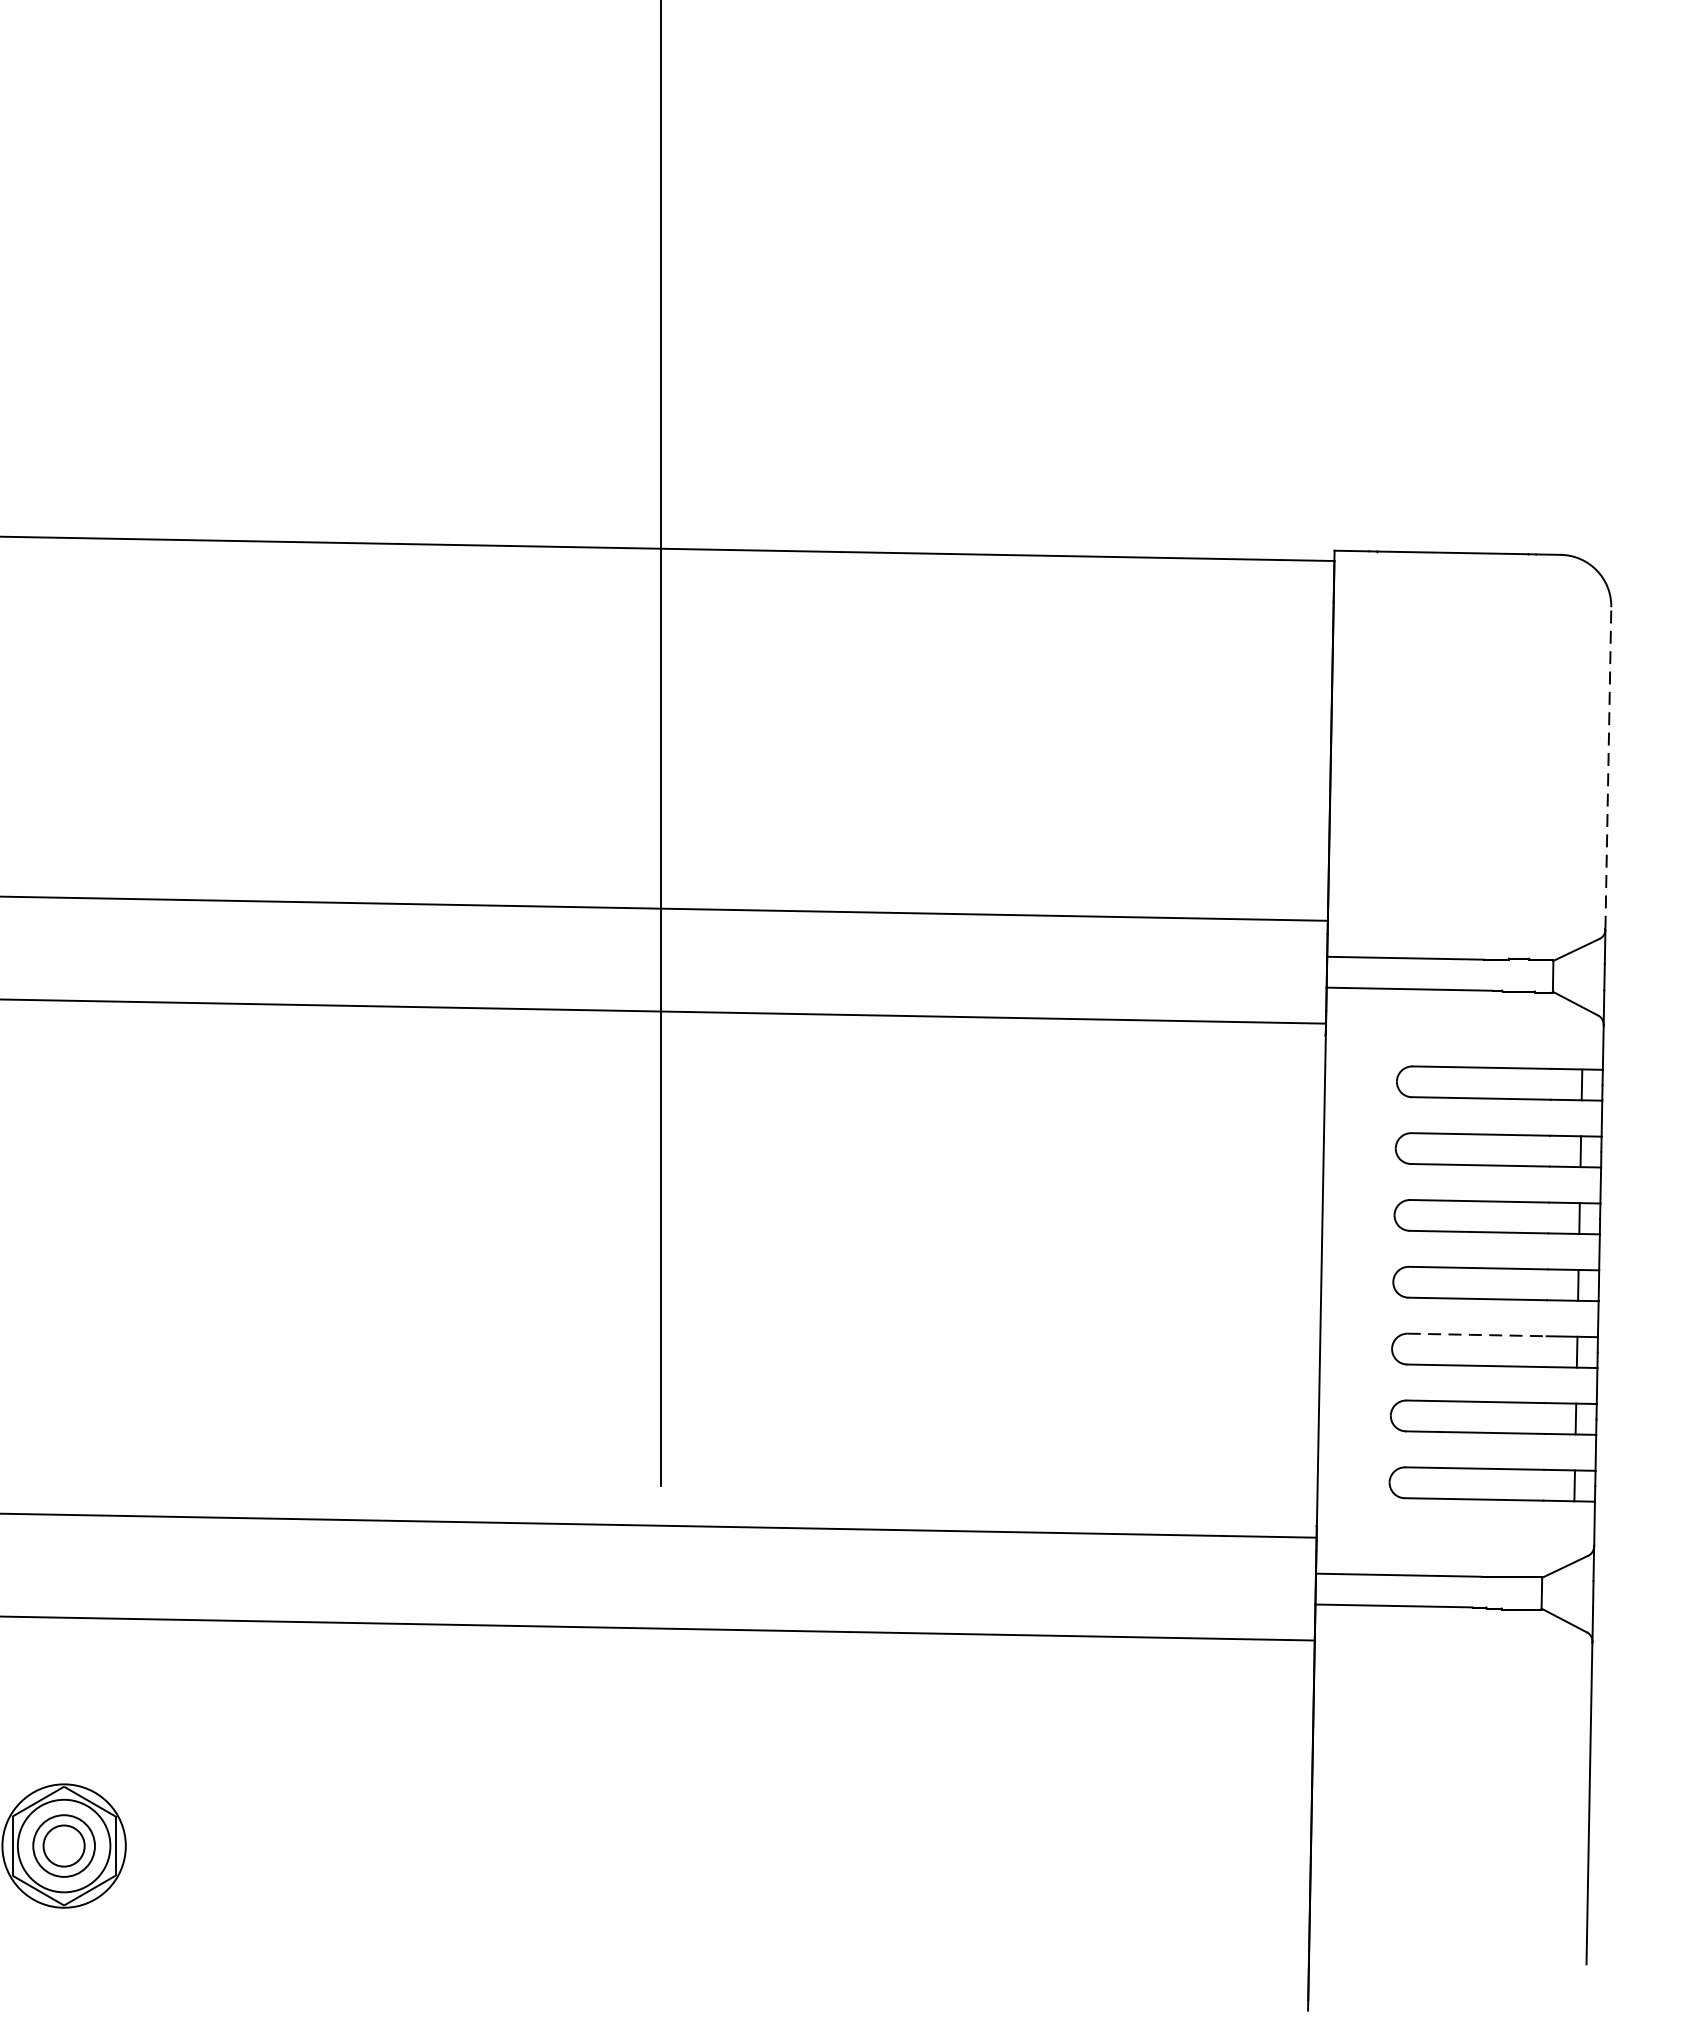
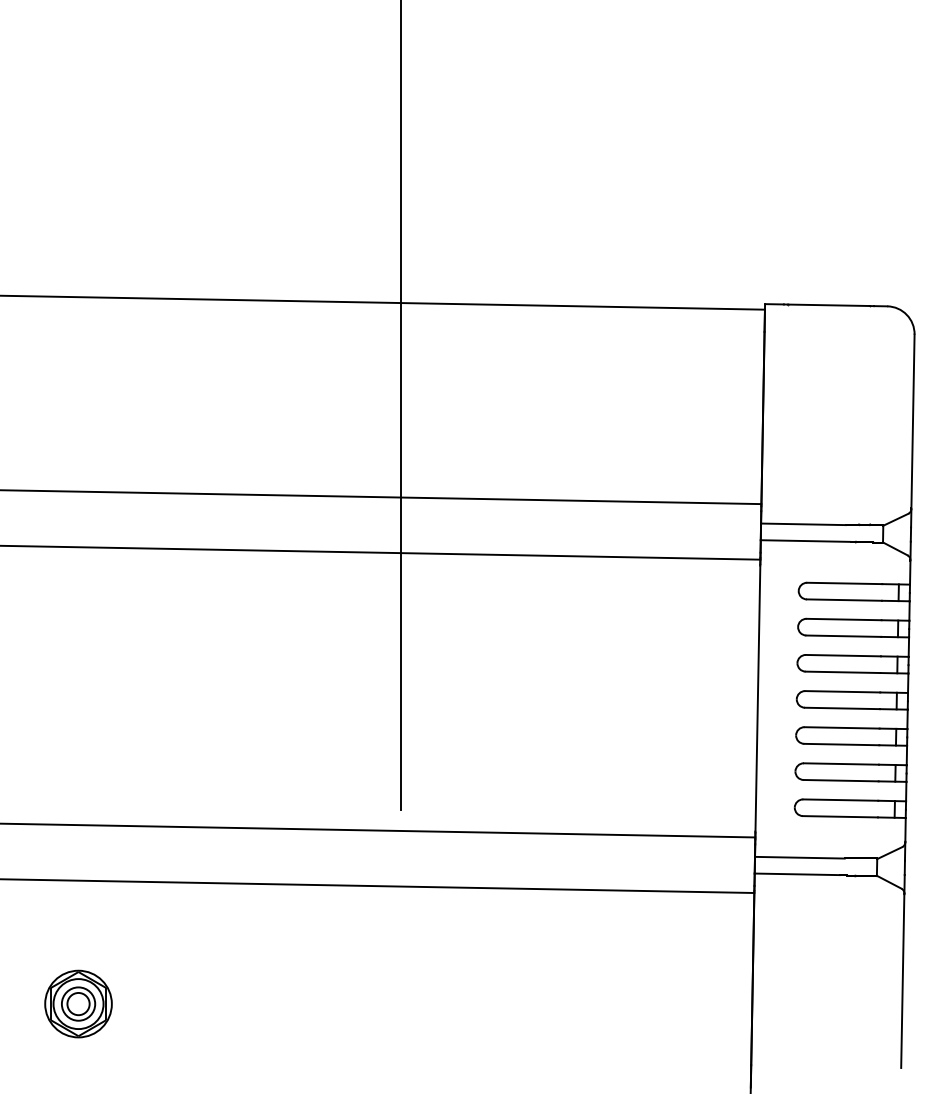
line: (1607, 767) -> (912, 421), dashed -> solid
line: (1477, 1334) -> (842, 727), dashed -> solid

